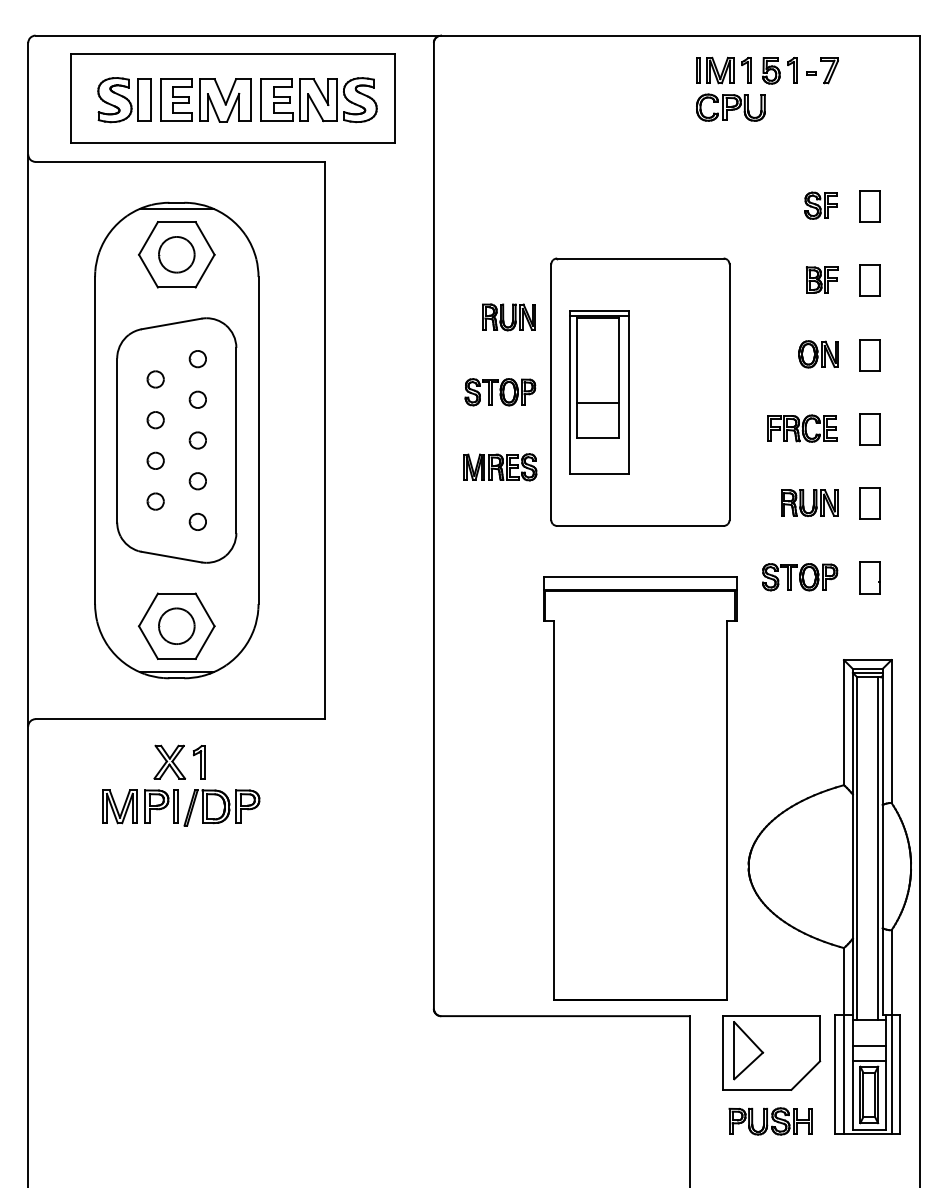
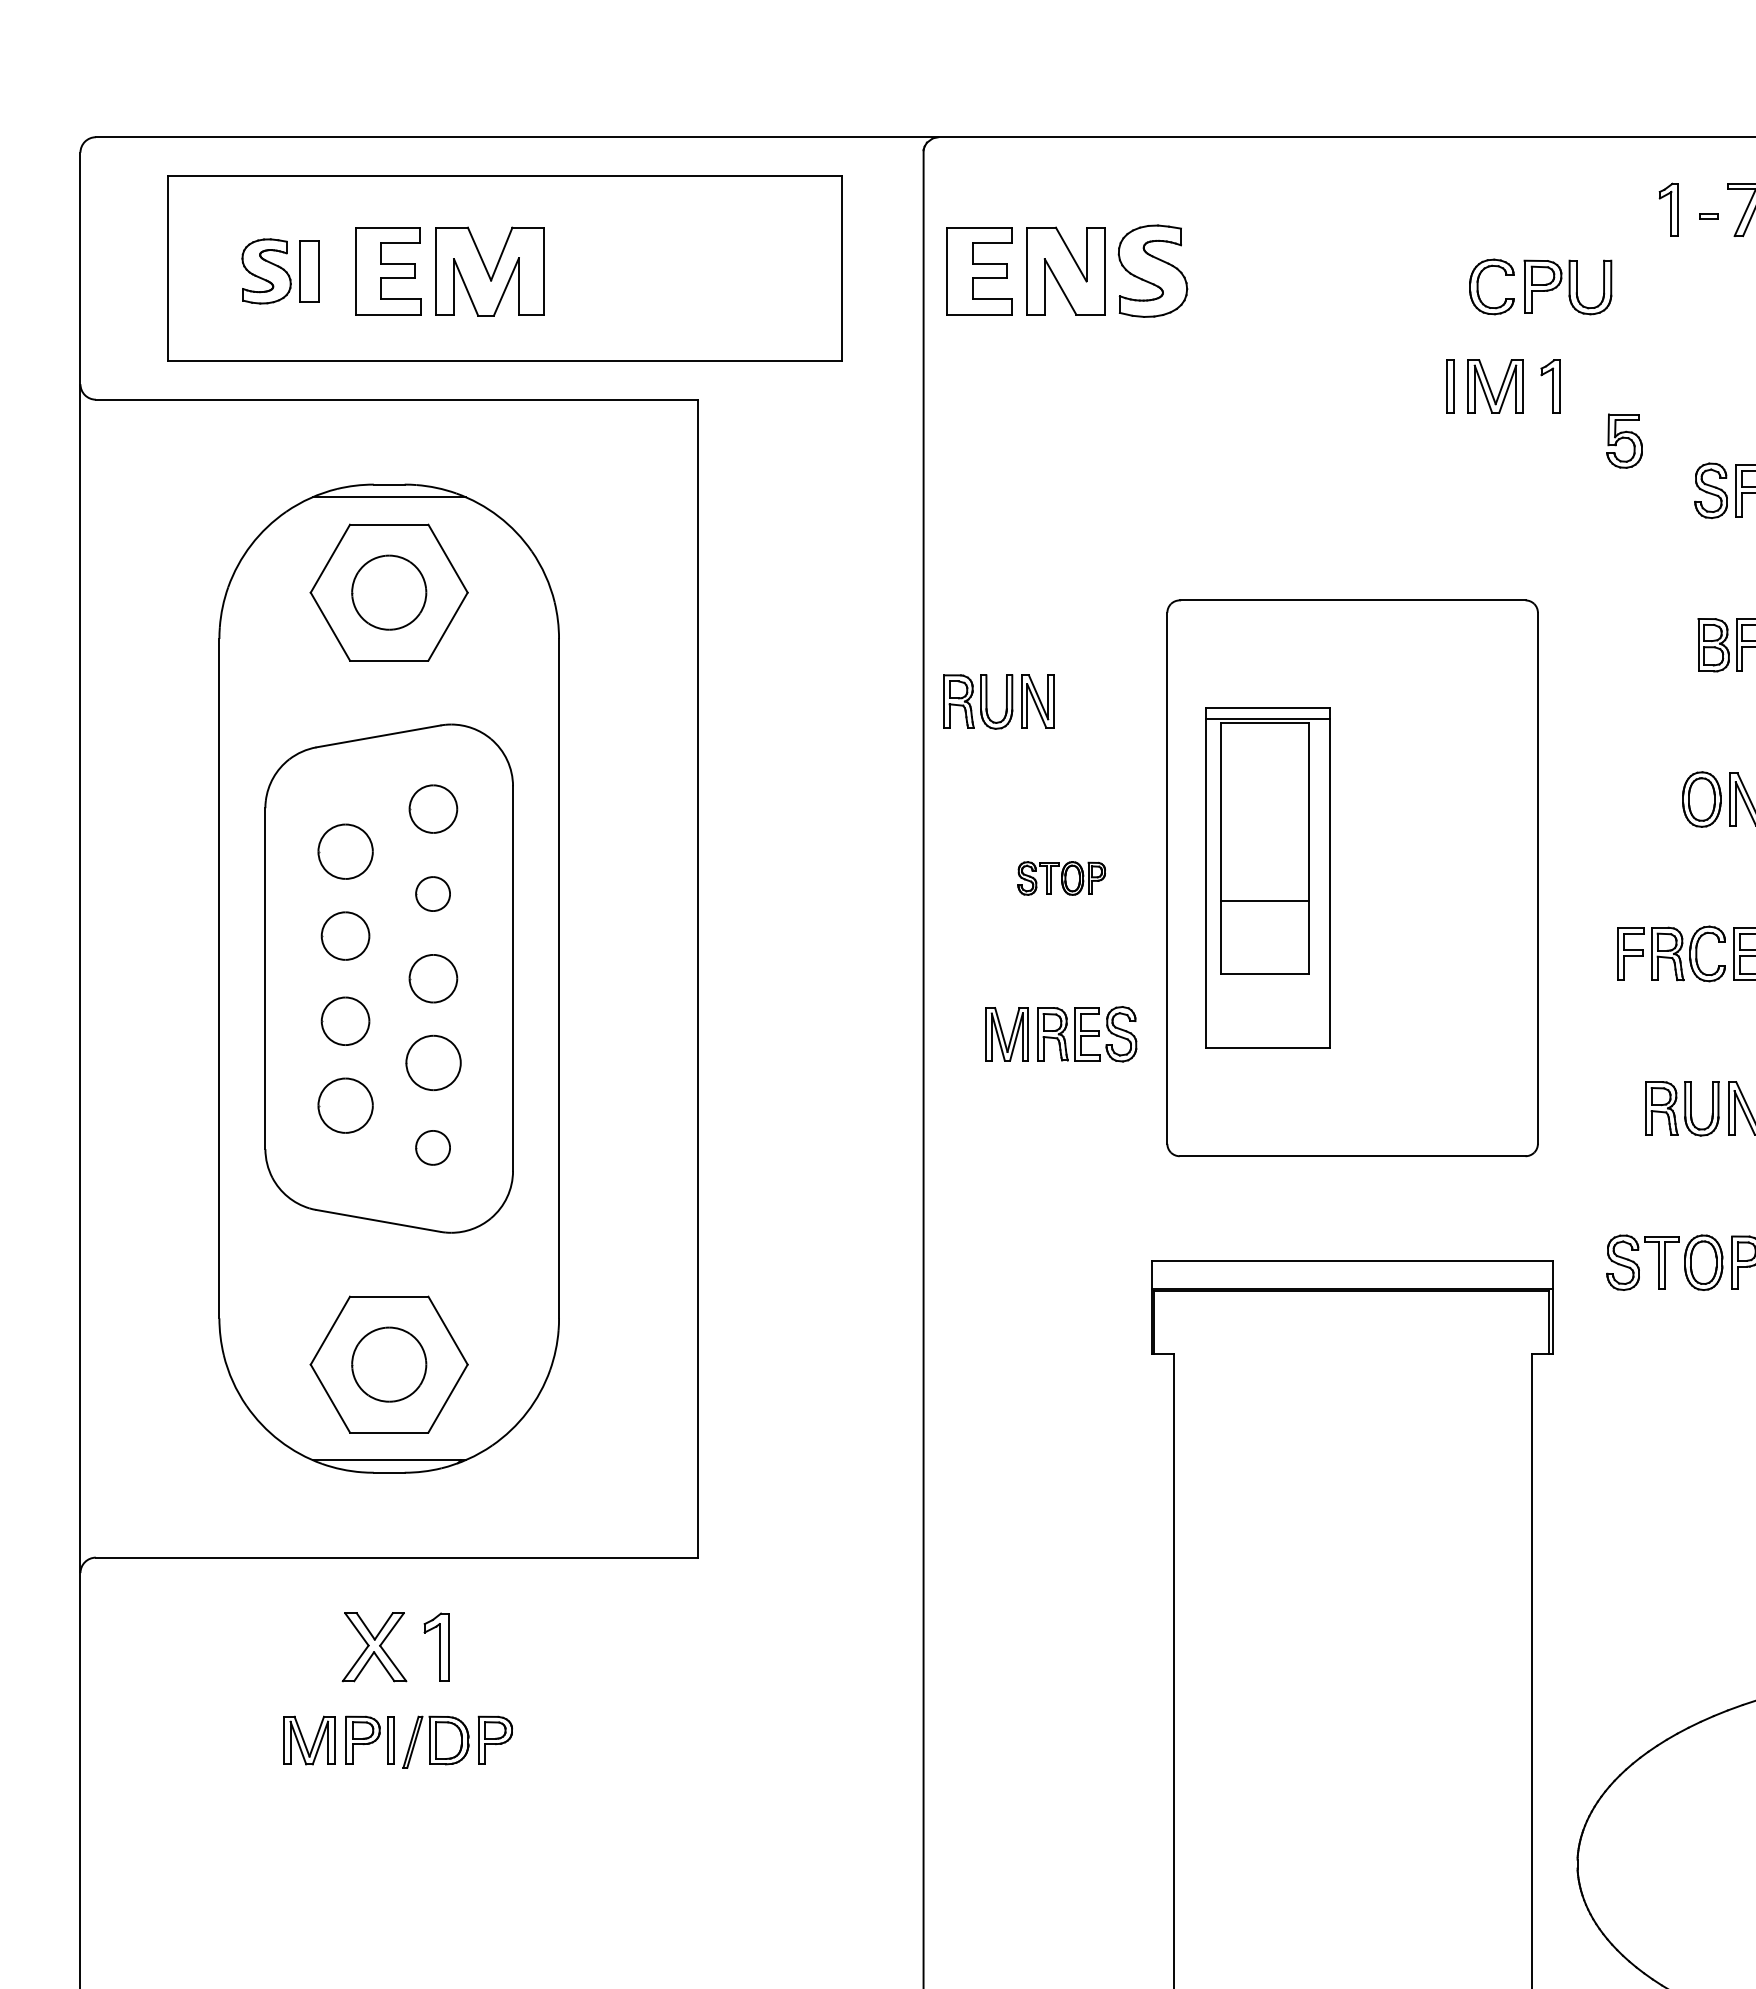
part: (723, 70) -> (1502, 386), moved
part: (771, 70) -> (1625, 440), moved
part: (124, 100) -> (280, 272), size x0.7
part: (318, 100) -> (1066, 272), moved
part: (508, 317) -> (997, 702), moved
part: (197, 359) -> (432, 810), size x1.4
part: (155, 379) -> (344, 851), size x1.6
part: (500, 392) -> (1061, 878), size x0.6
part: (155, 420) -> (344, 937), size x1.4
part: (197, 440) -> (432, 978), size x1.4
part: (155, 460) -> (344, 1020), size x1.4
part: (197, 481) -> (432, 1063), size x1.6
part: (155, 501) -> (344, 1105), size x1.6
part: (181, 807) -> (398, 1741), size x0.7

